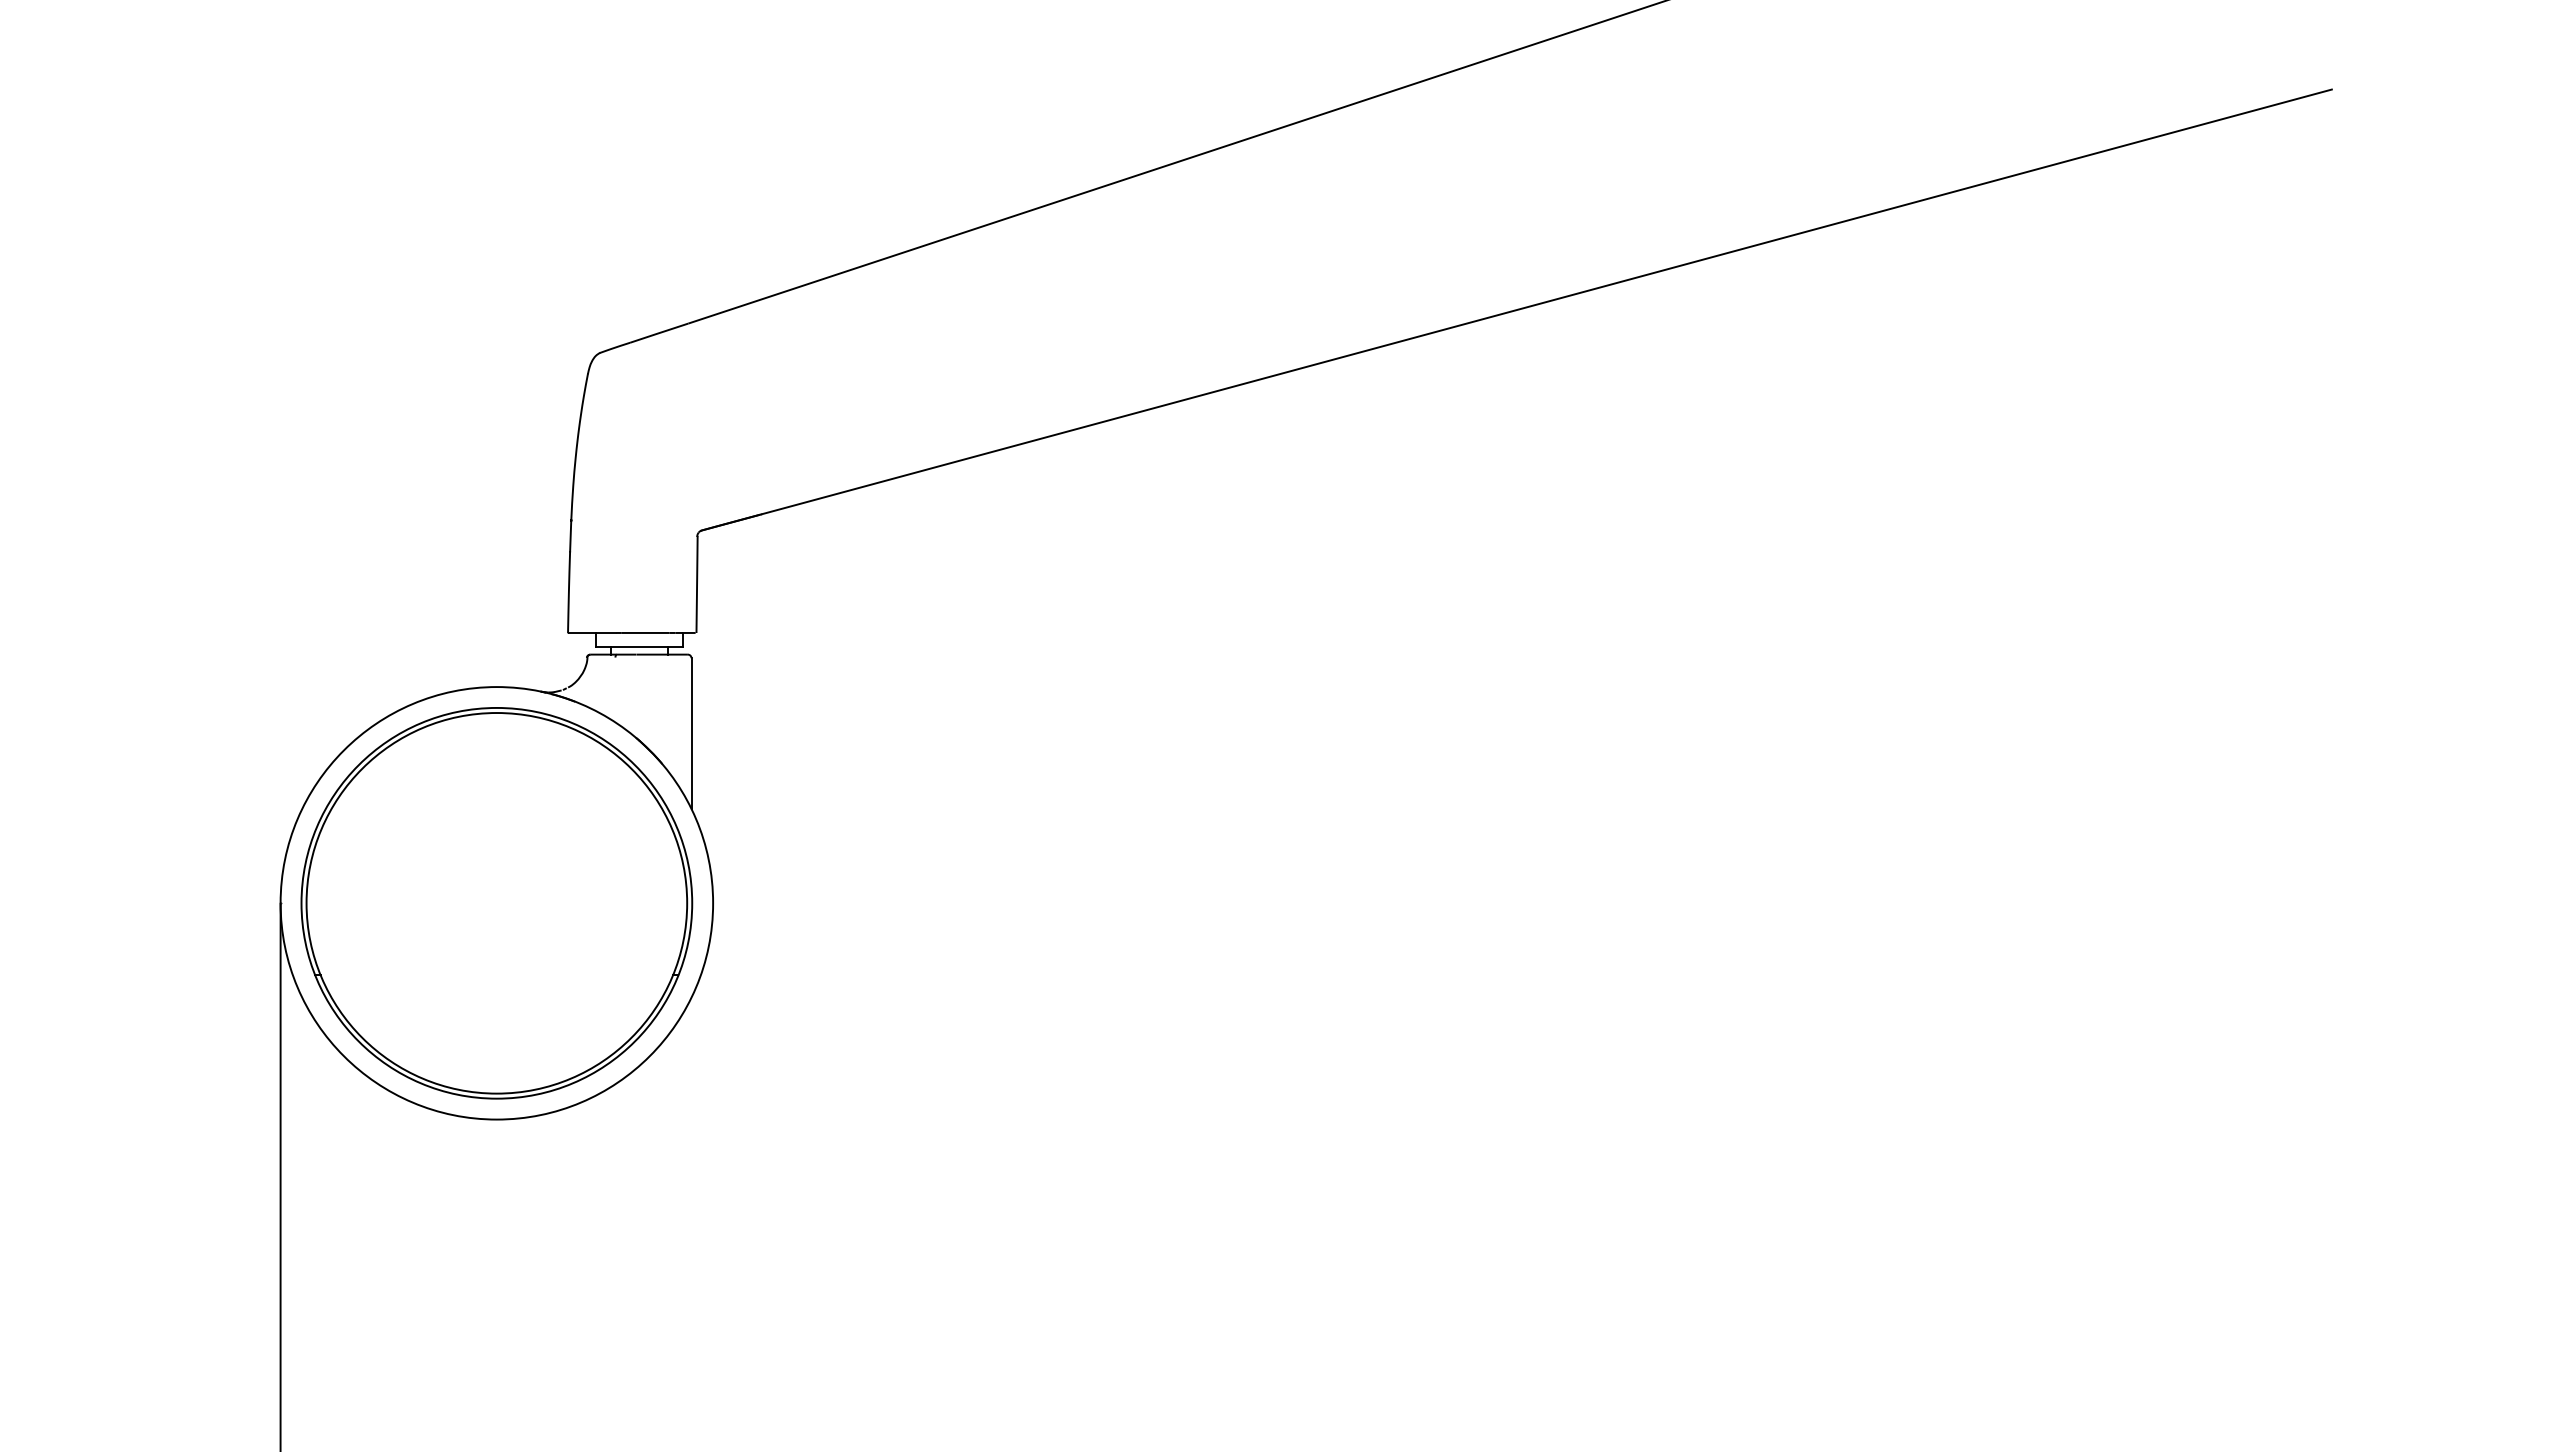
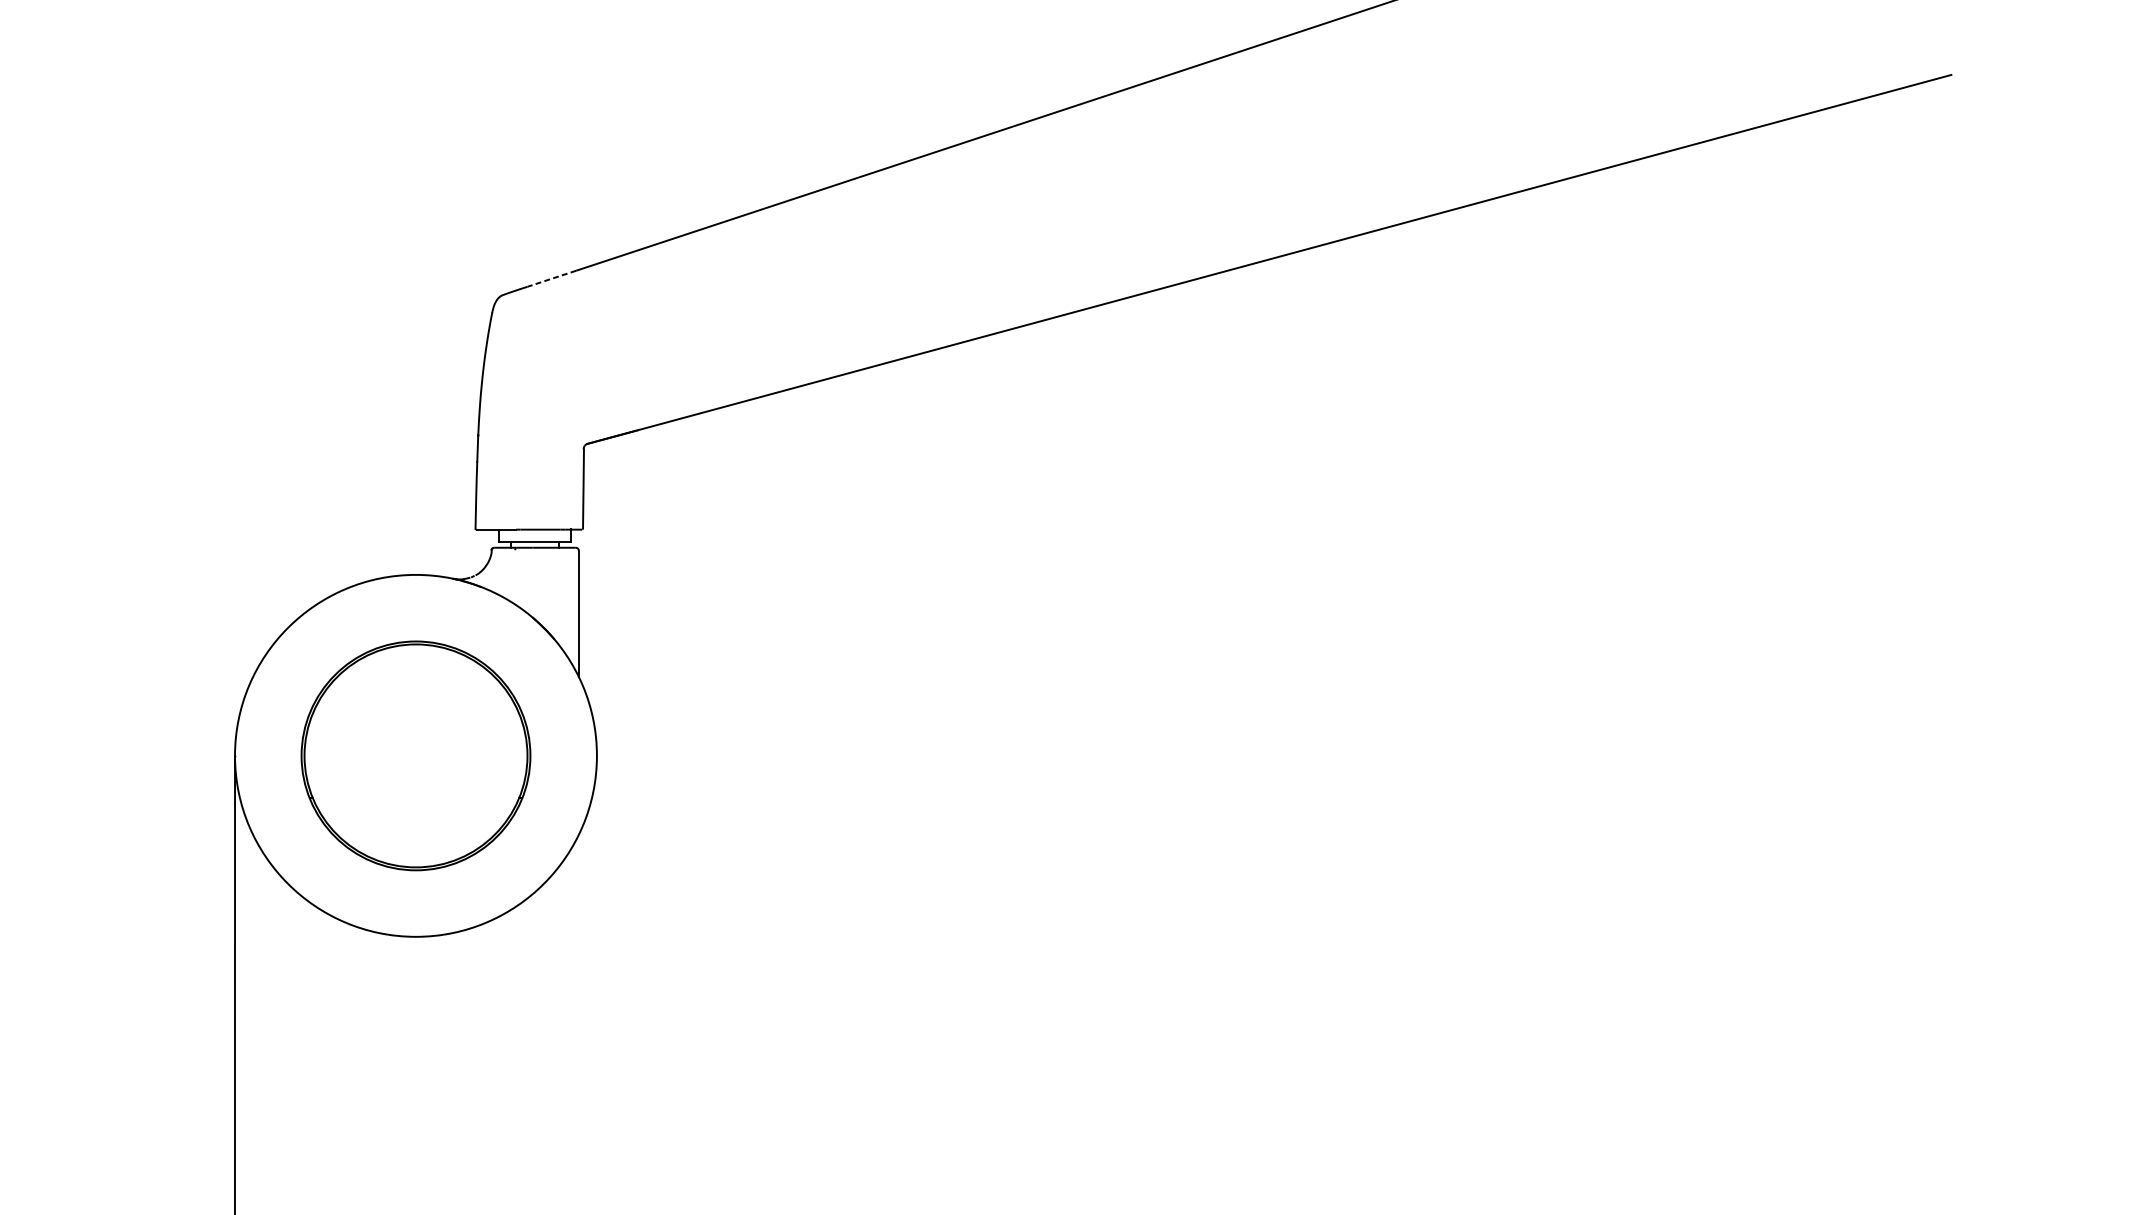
line: (658, 333) -> (551, 279), solid -> dashed
part: (496, 903) -> (415, 756), size x0.7

